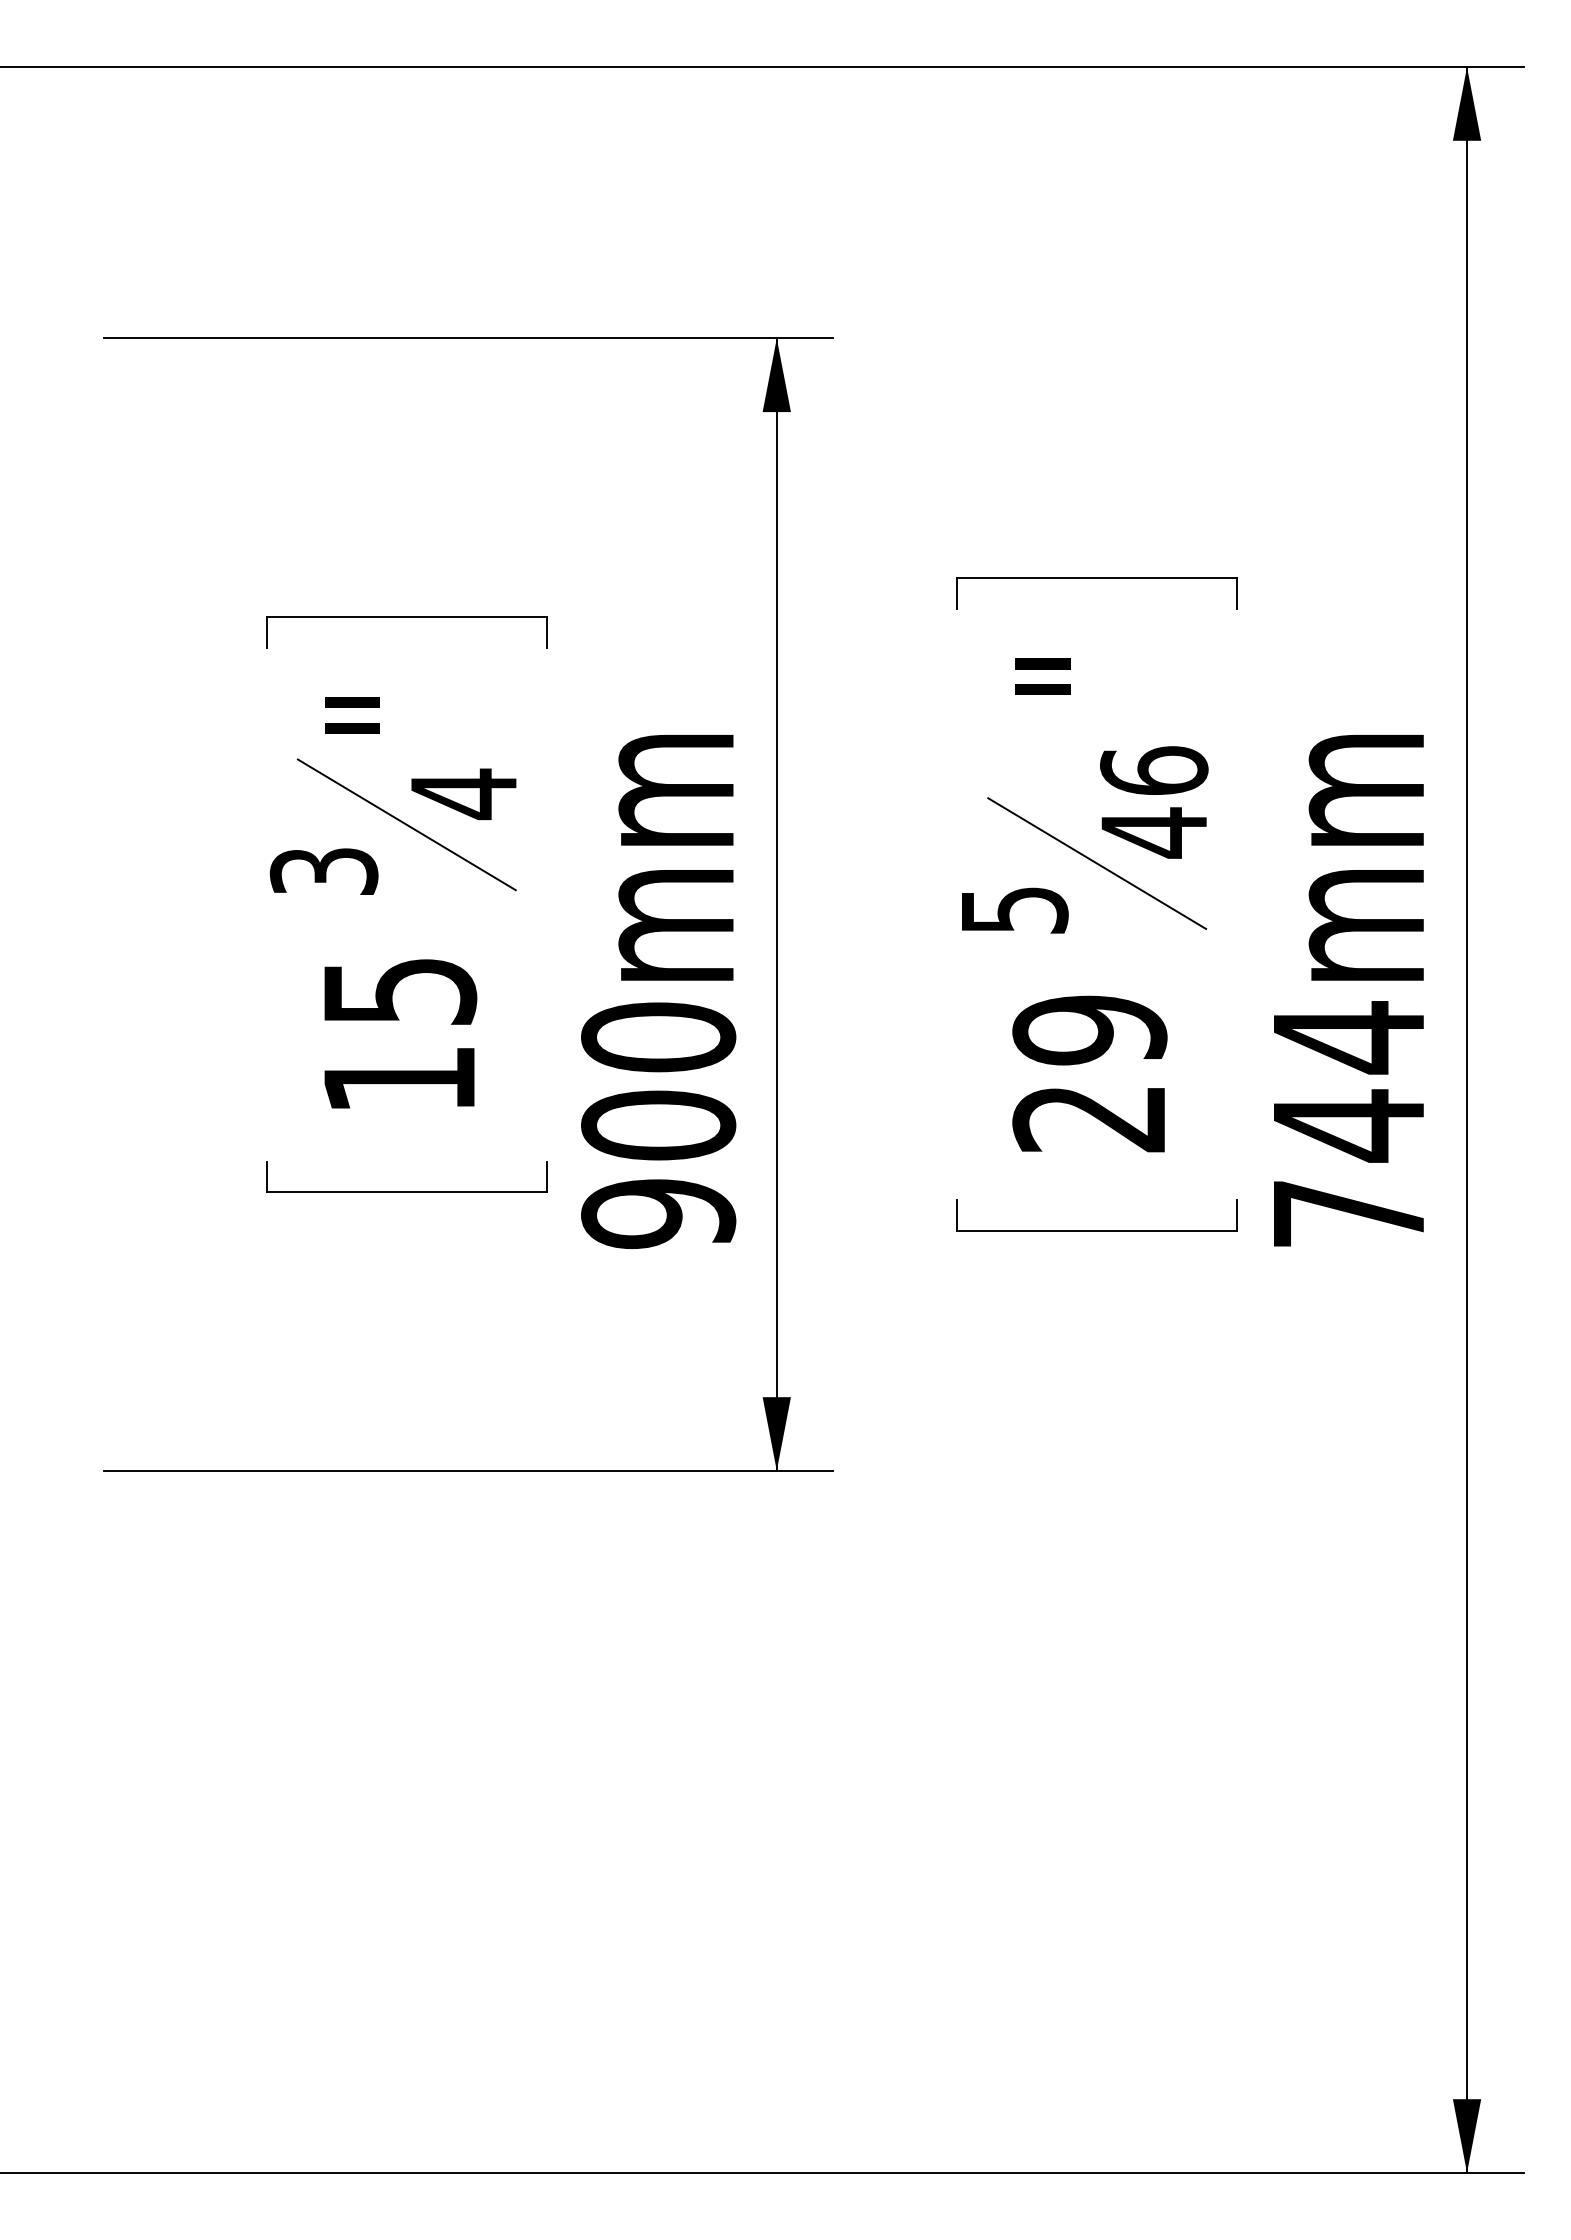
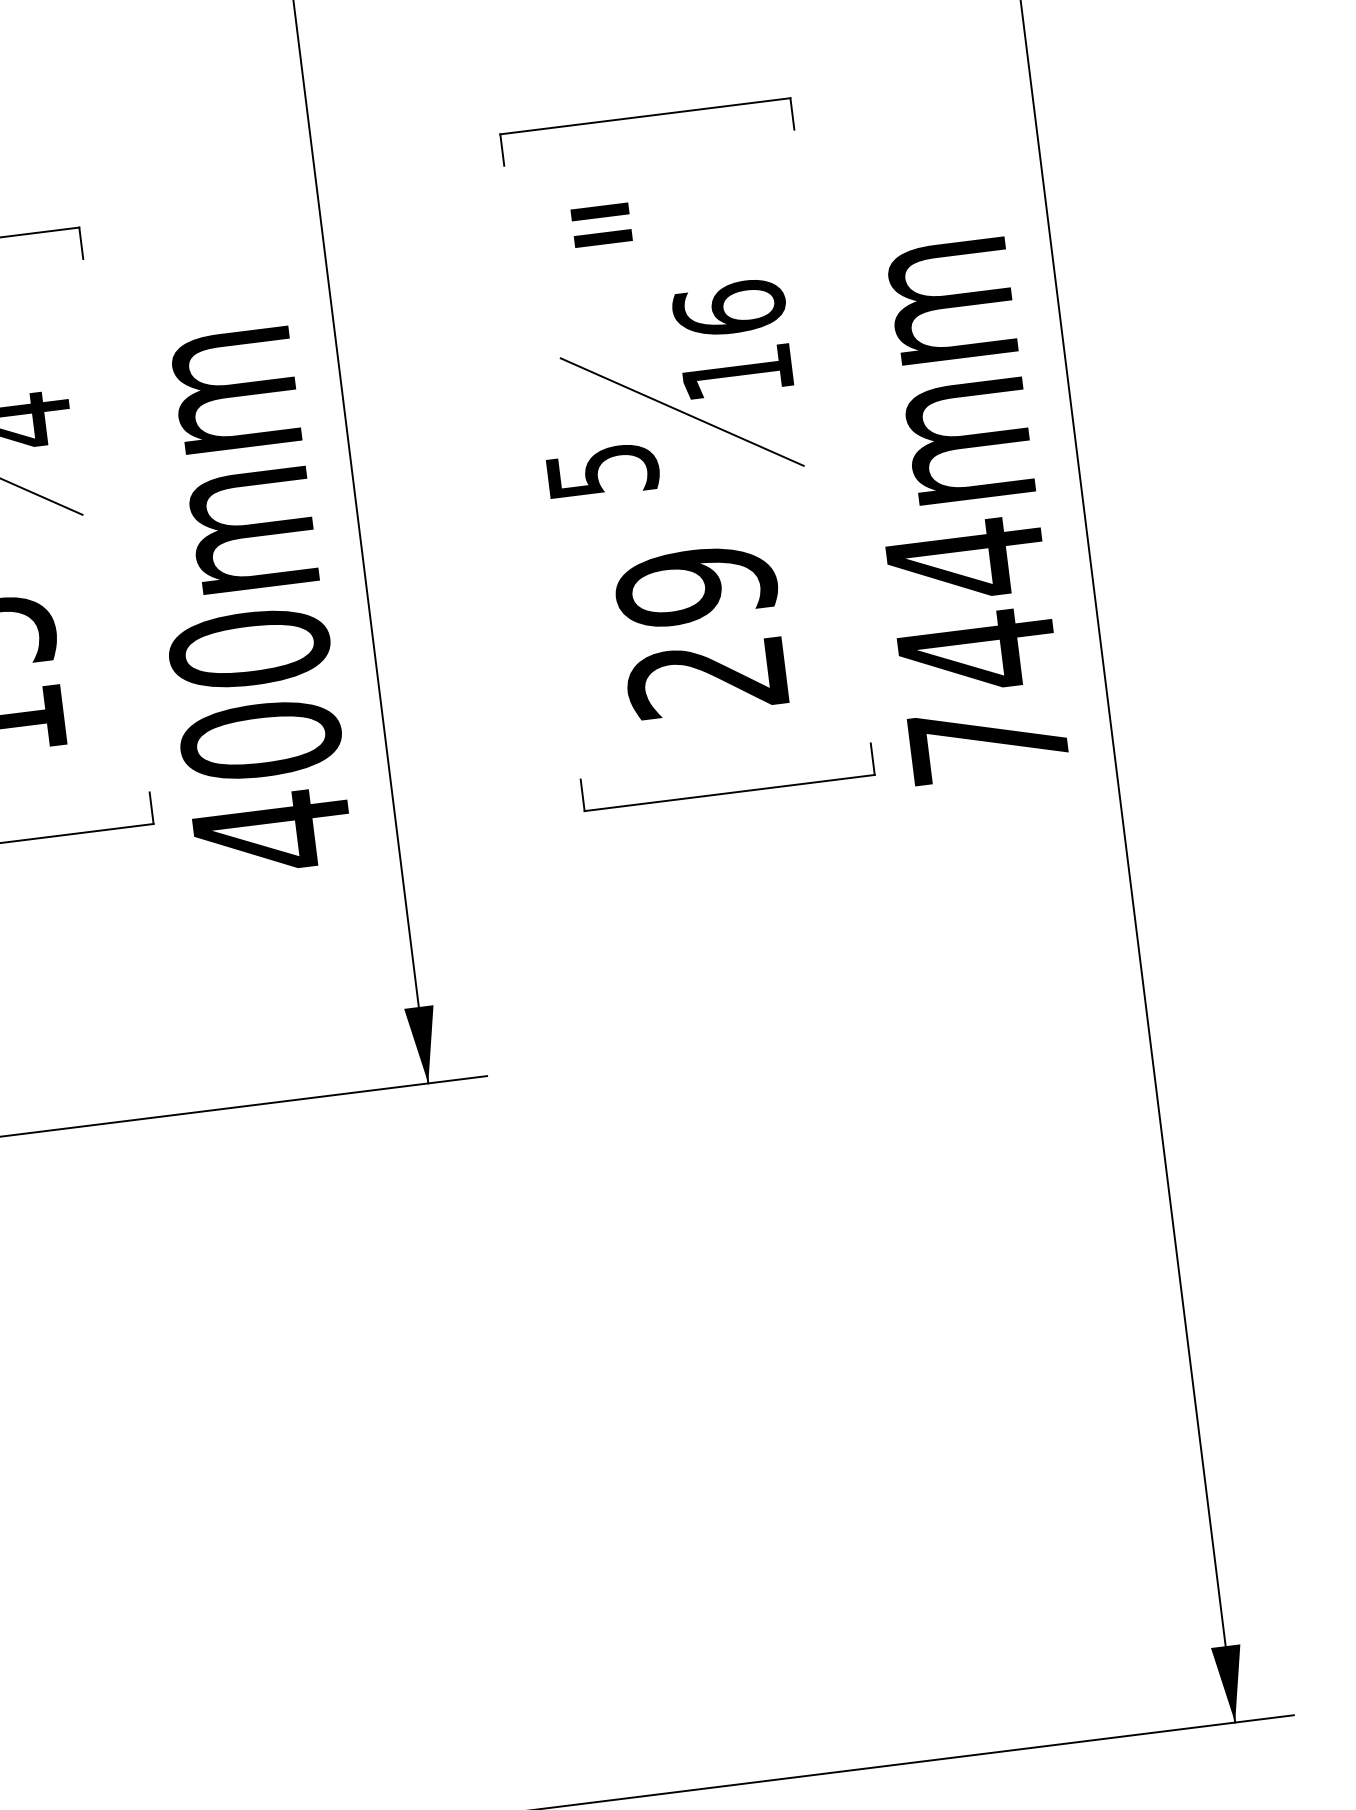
text: (1153, 832) -> (736, 372), 46 -> 16
text: (658, 1213) -> (272, 831), 900mm -> 400mm

